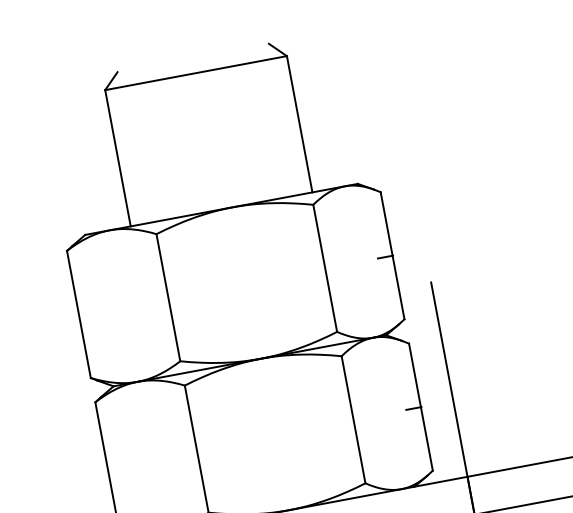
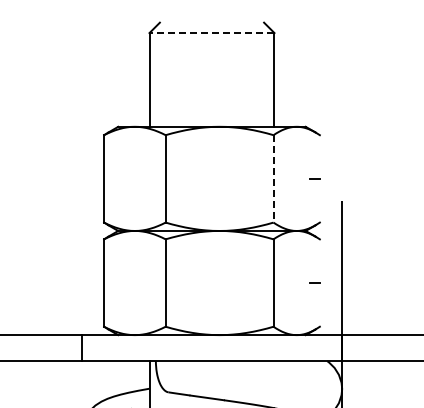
line: (195, 73) -> (211, 33), solid -> dashed
line: (391, 255) -> (319, 178), removed
line: (325, 267) -> (273, 178), solid -> dashed
line: (420, 406) -> (319, 282), removed

